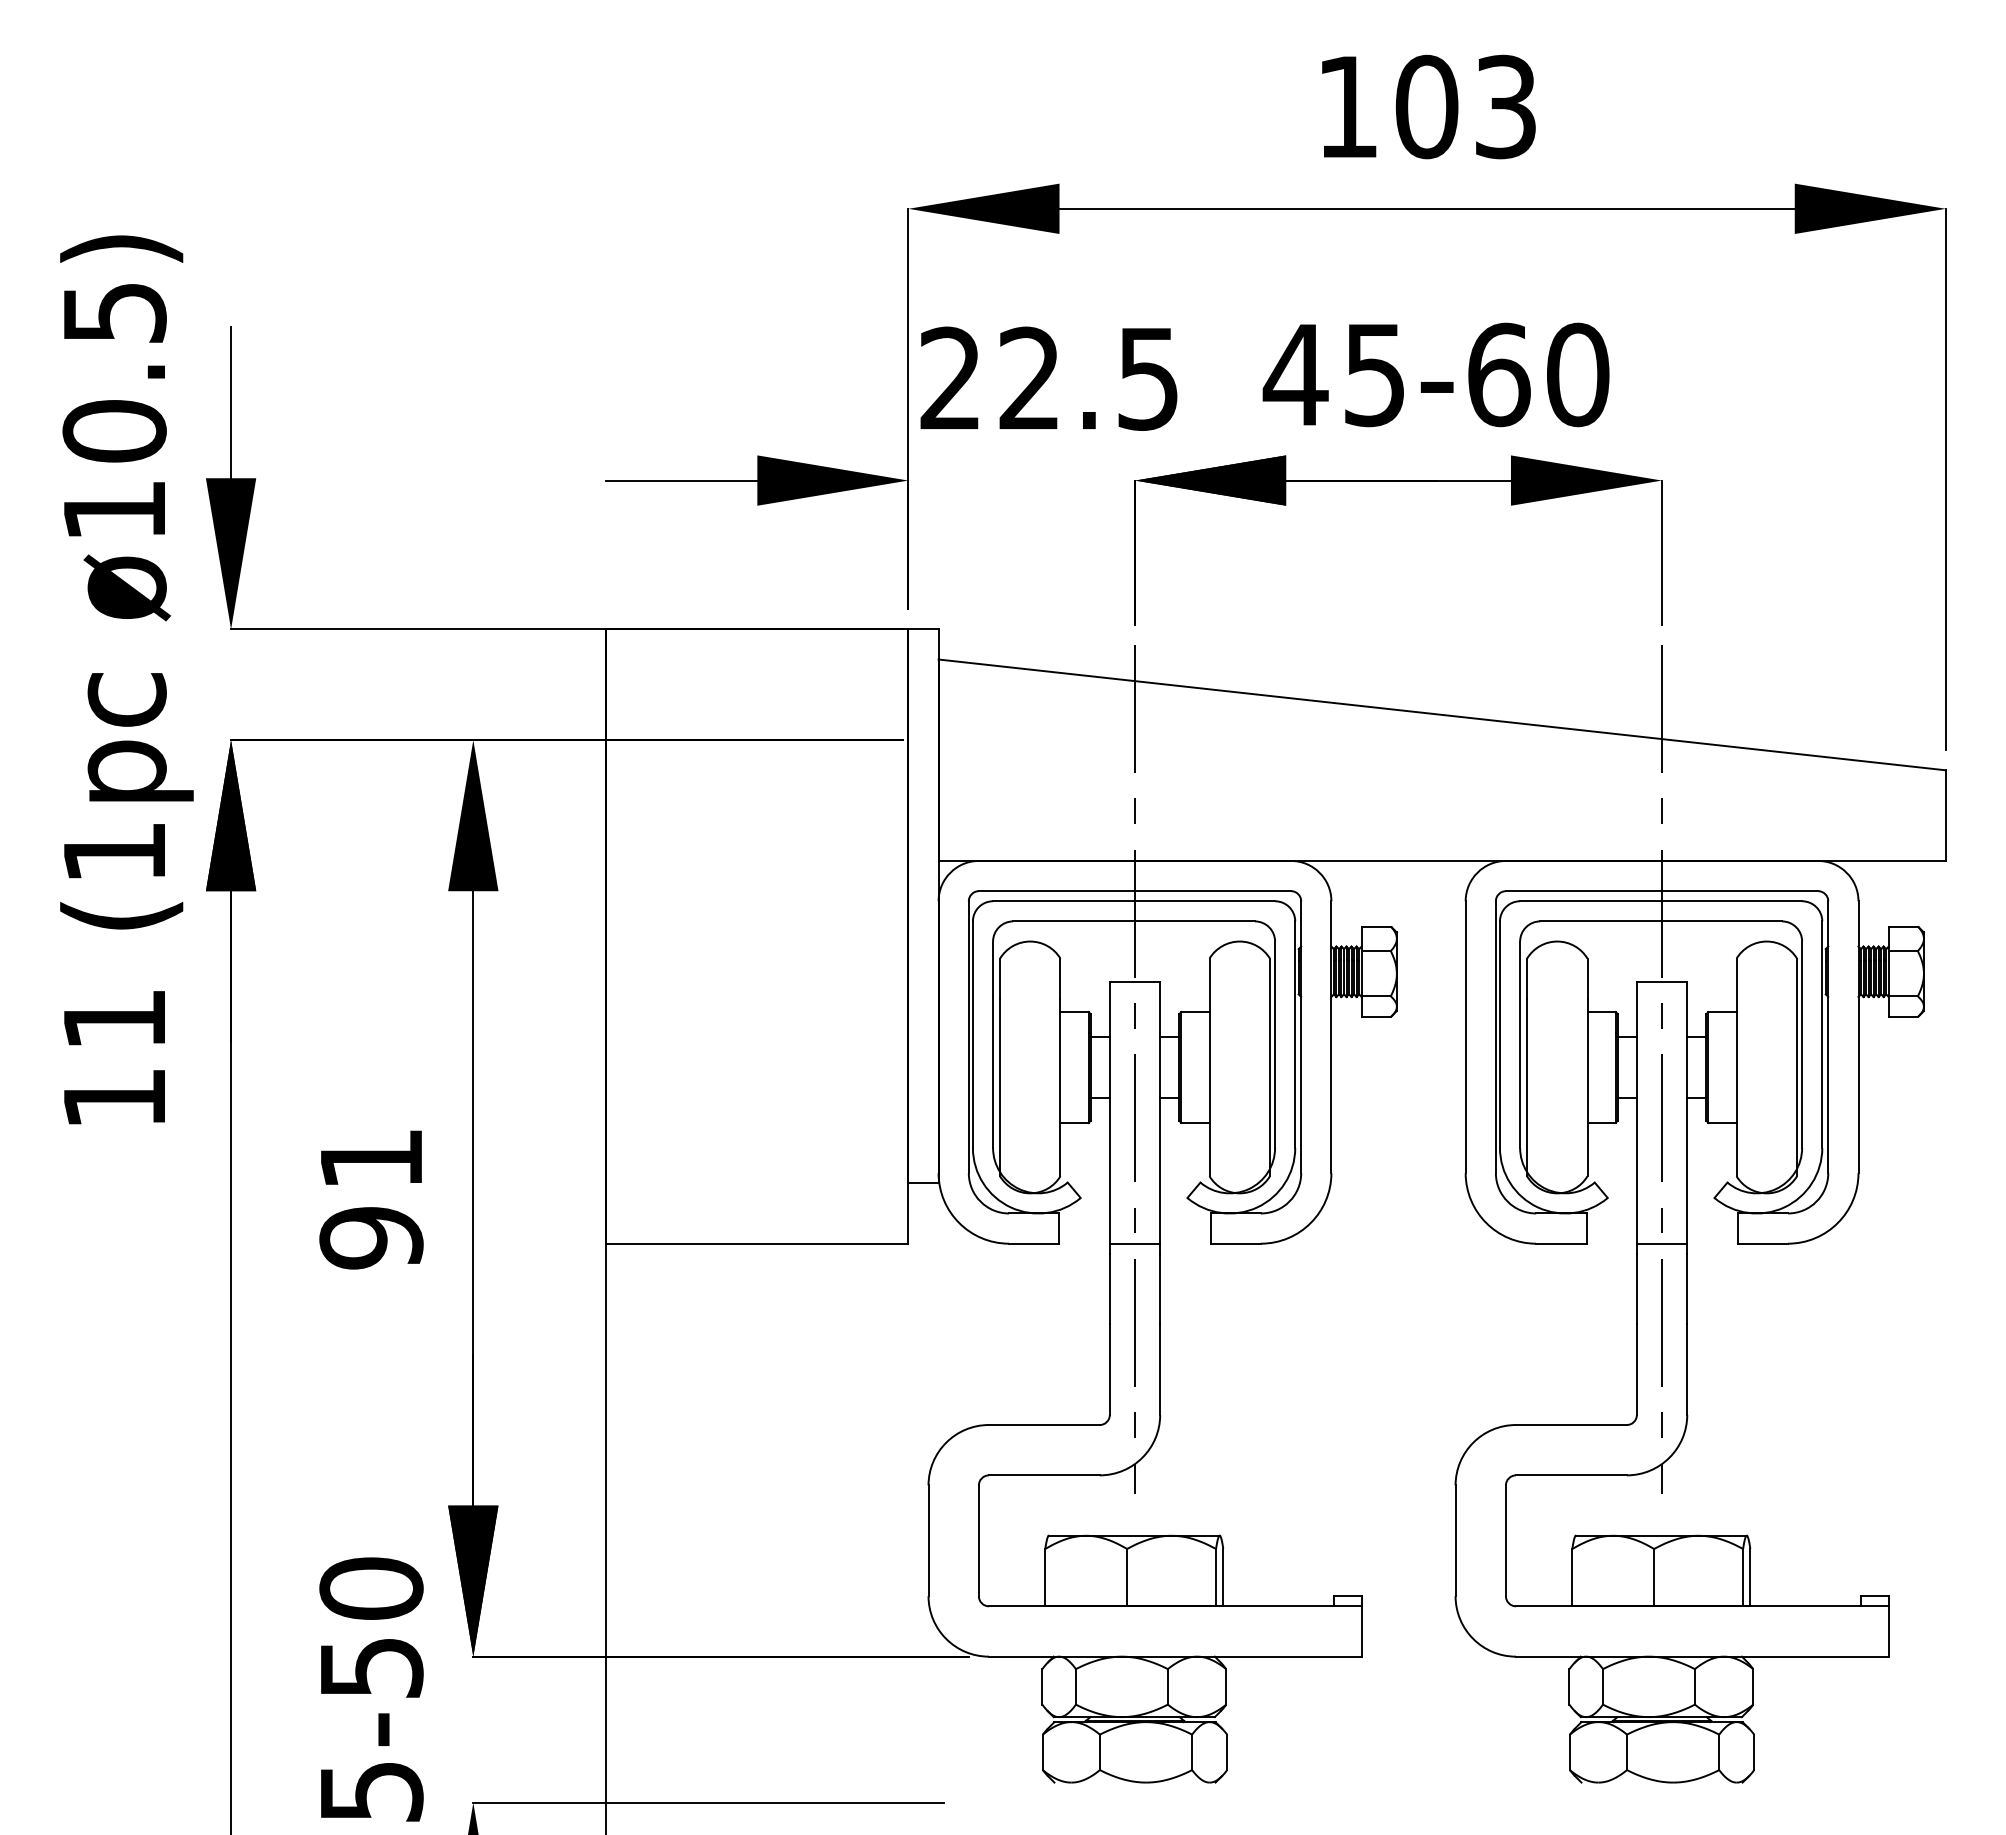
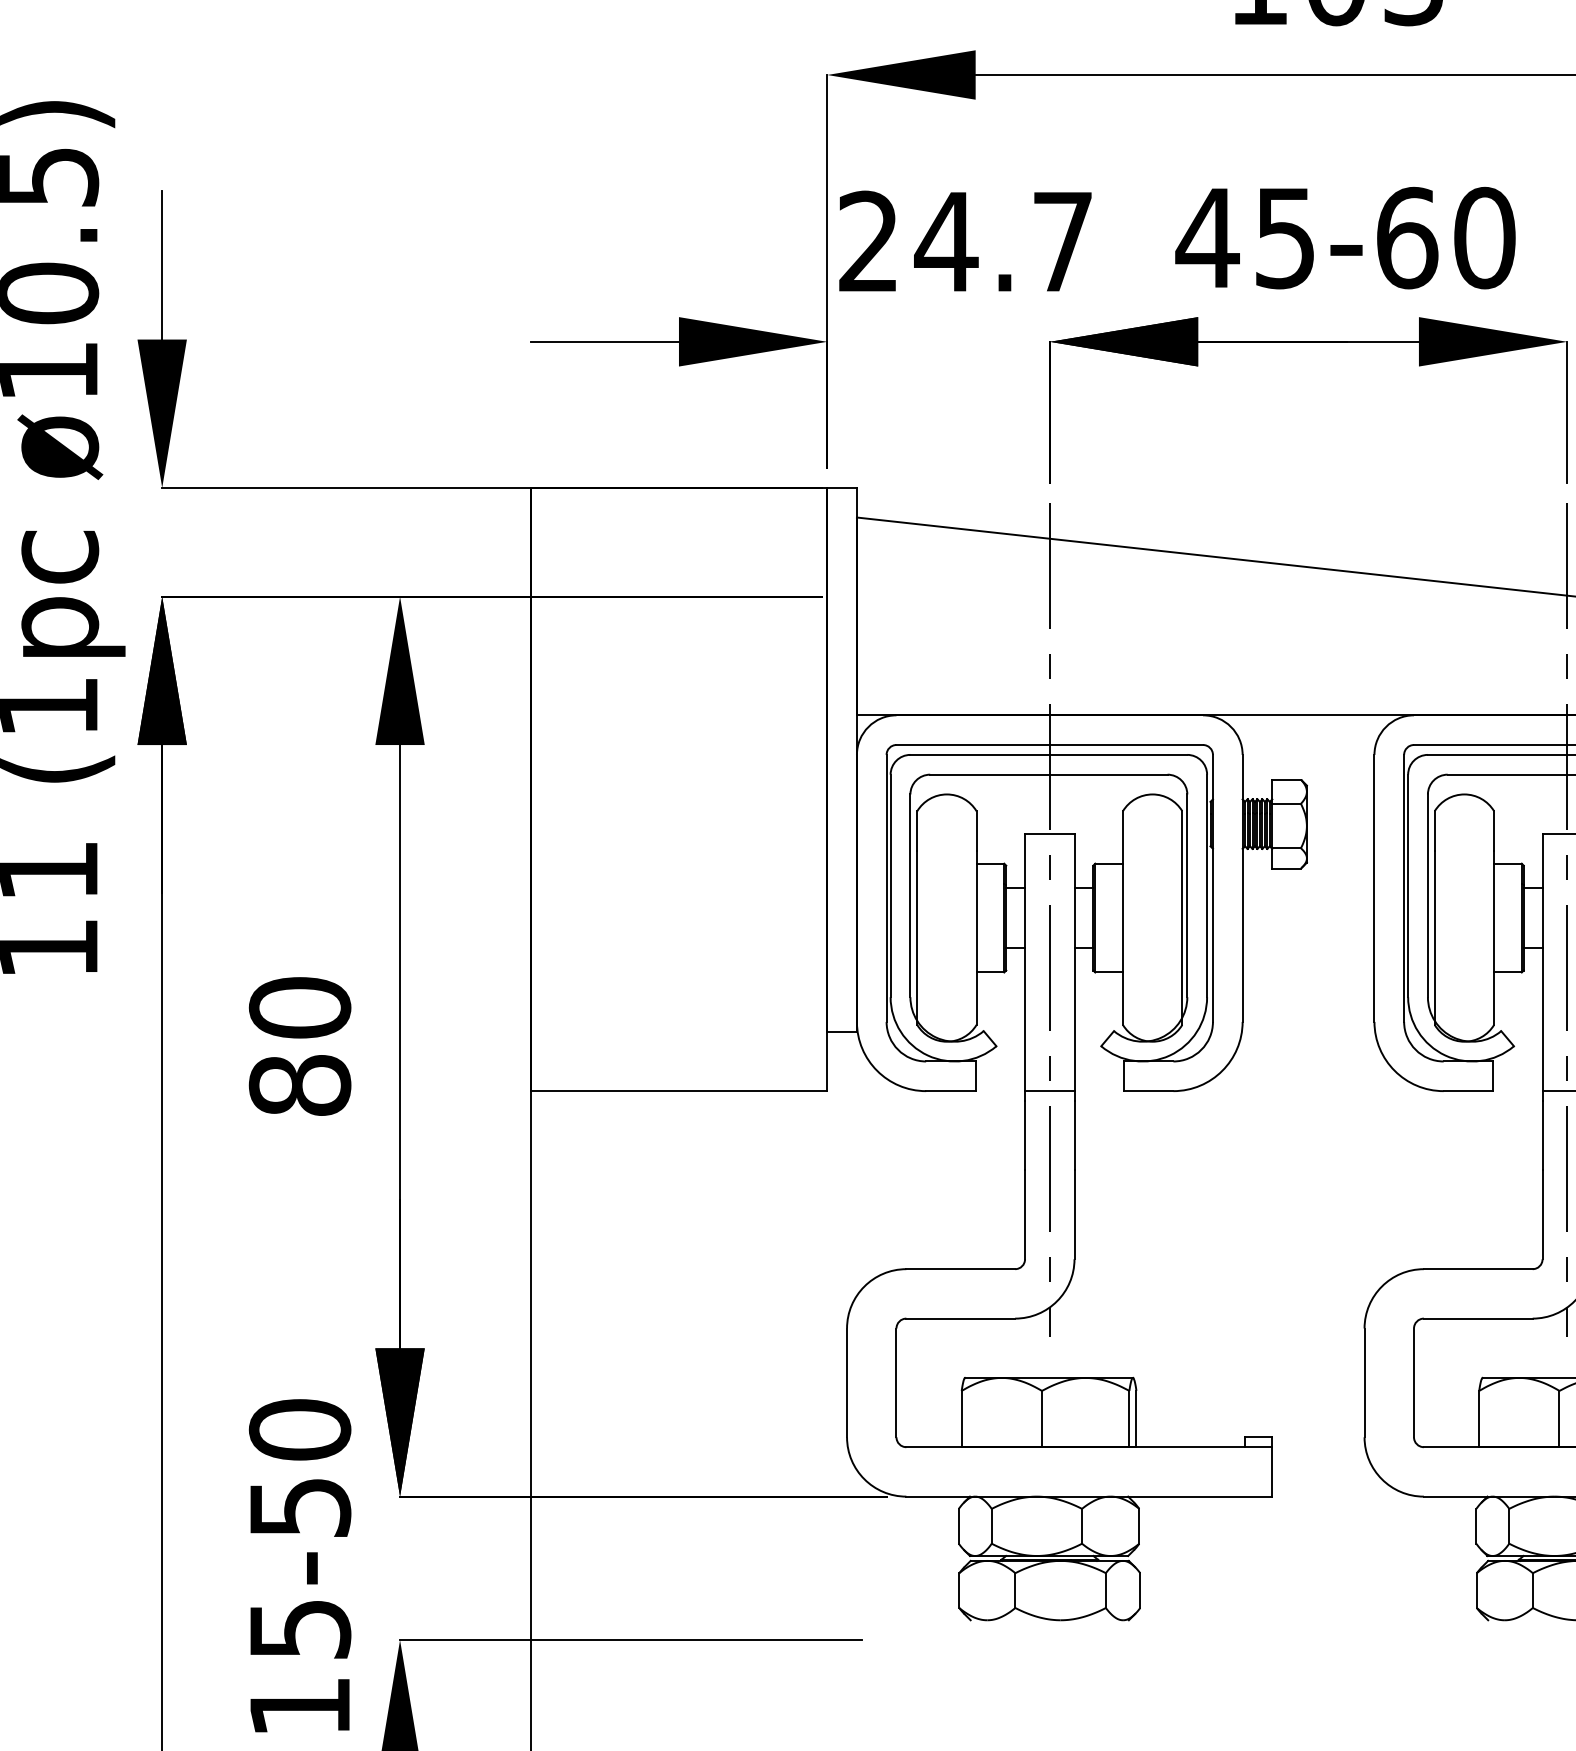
text: (1086, 378) -> (1002, 241), 22.5 -> 24.7
text: (371, 1198) -> (300, 1046), 91 -> 80

